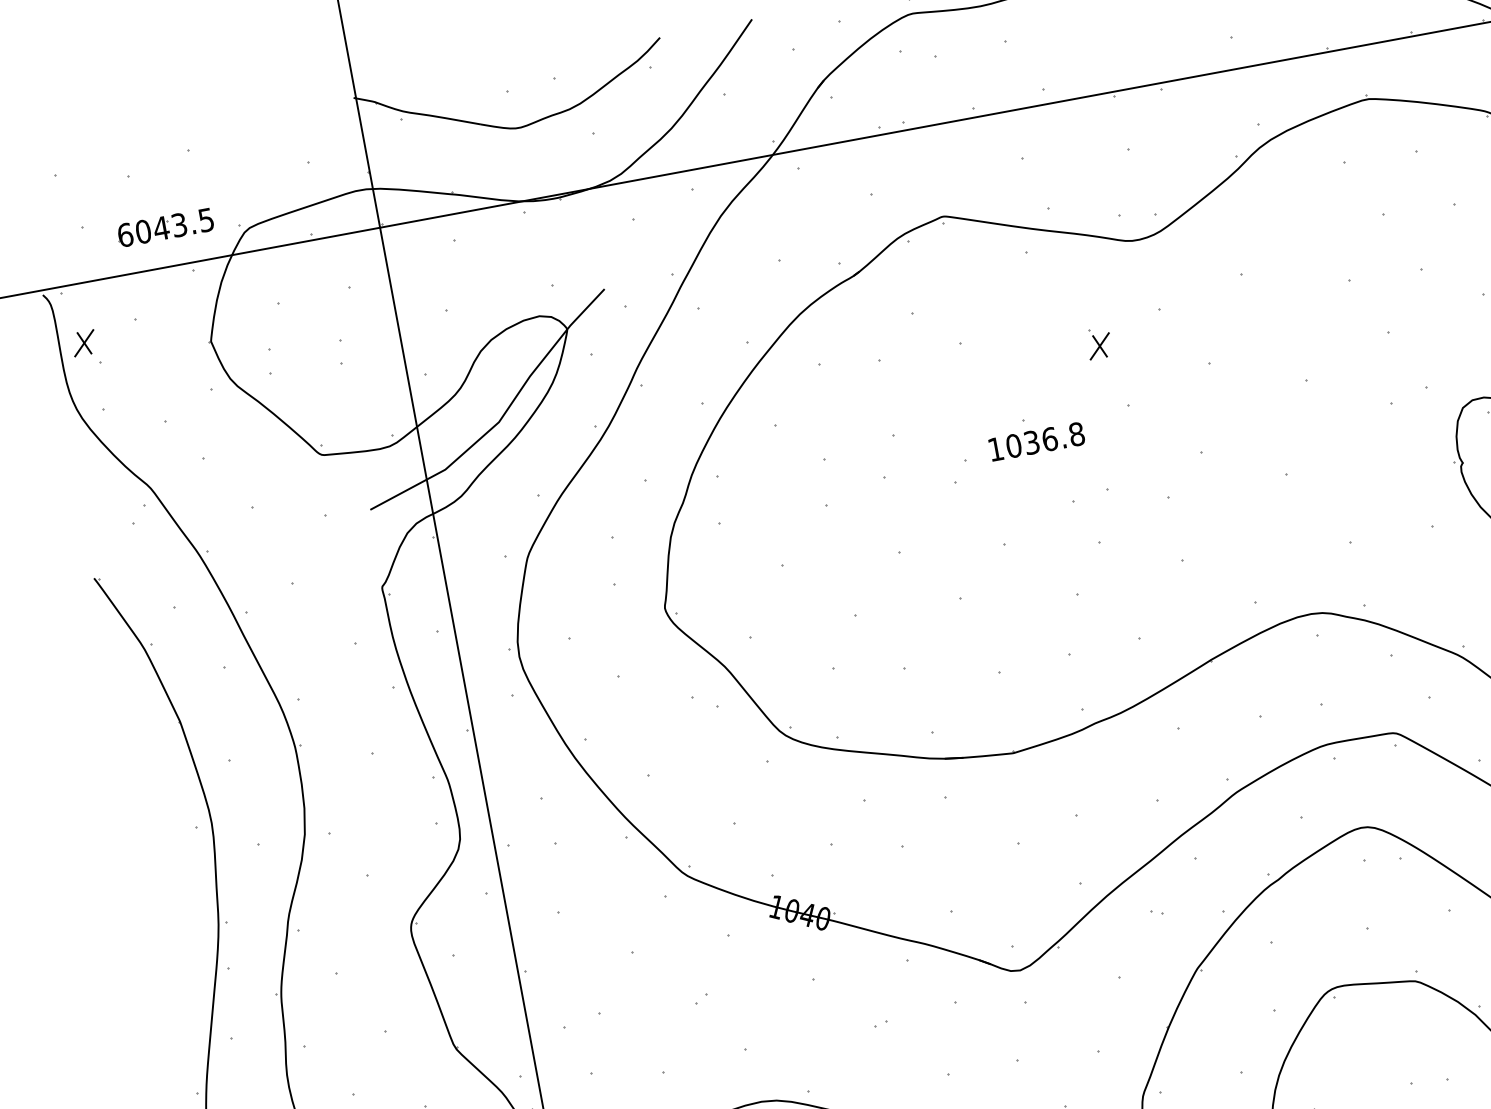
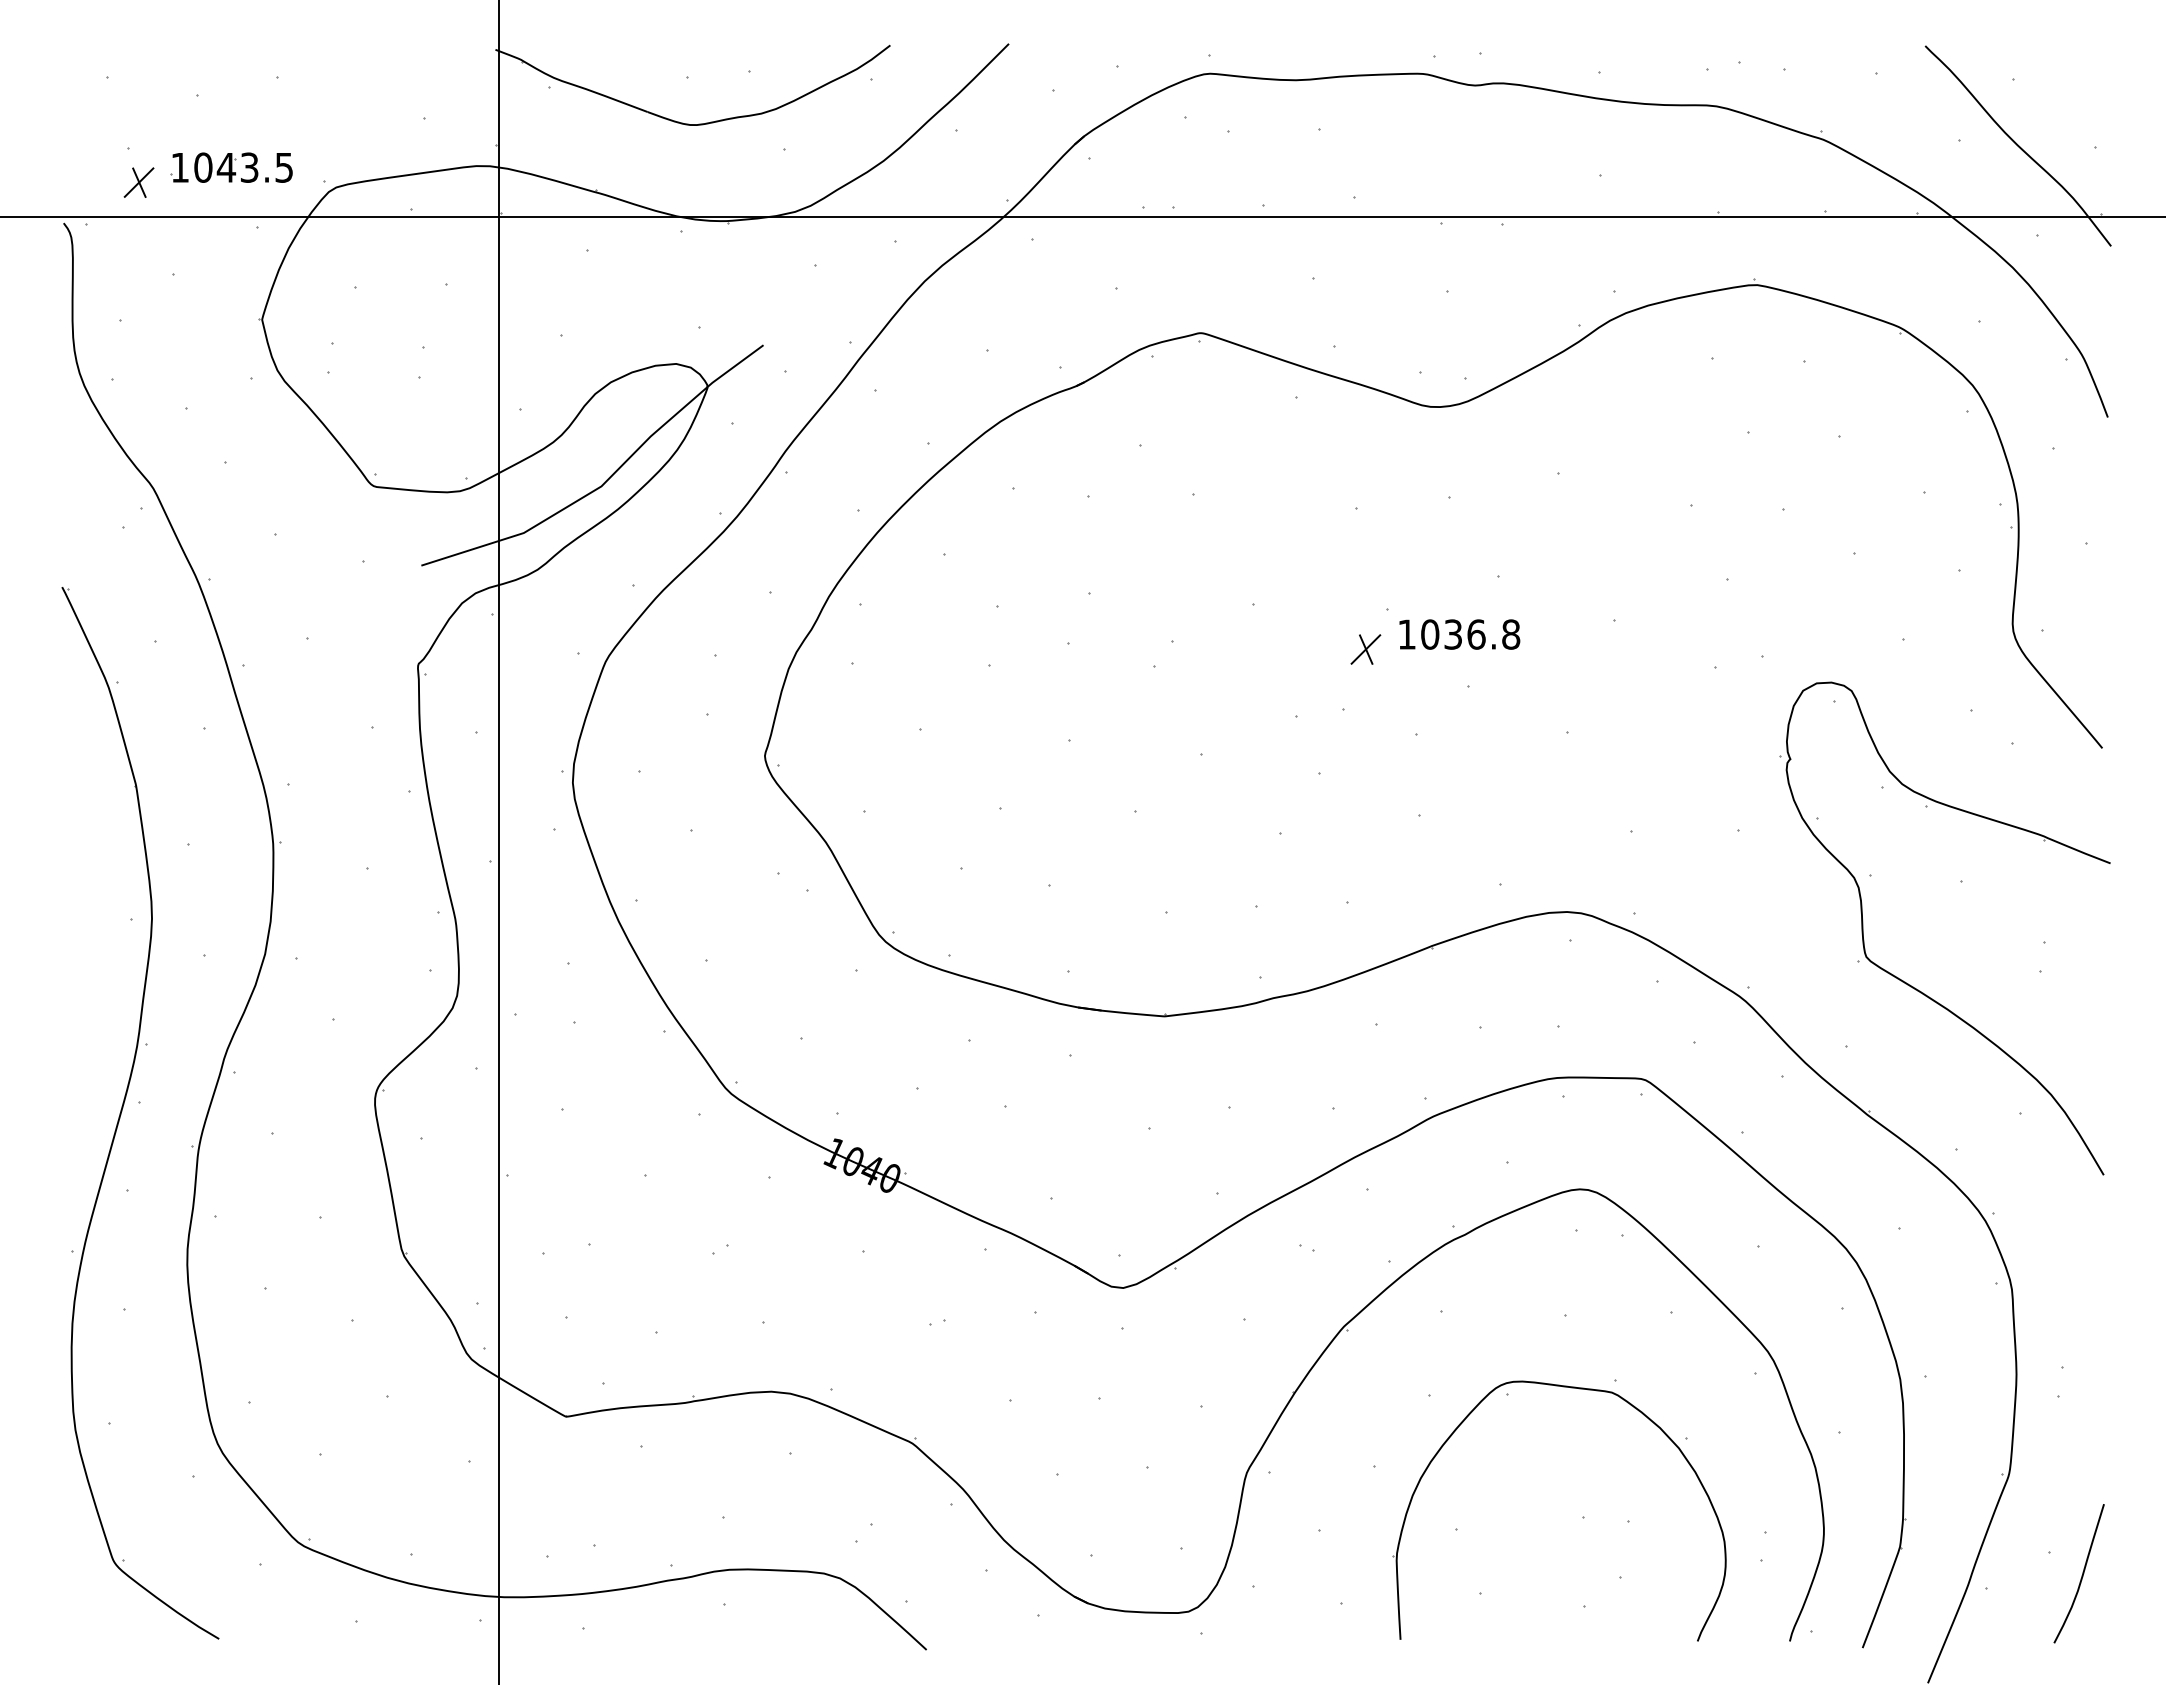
text: (125, 234) -> (180, 167), 6043.5 -> 1043.5
part: (83, 343) -> (138, 182), moved
part: (1099, 346) -> (1365, 649), moved
text: (1036, 441) -> (1459, 634), moved

